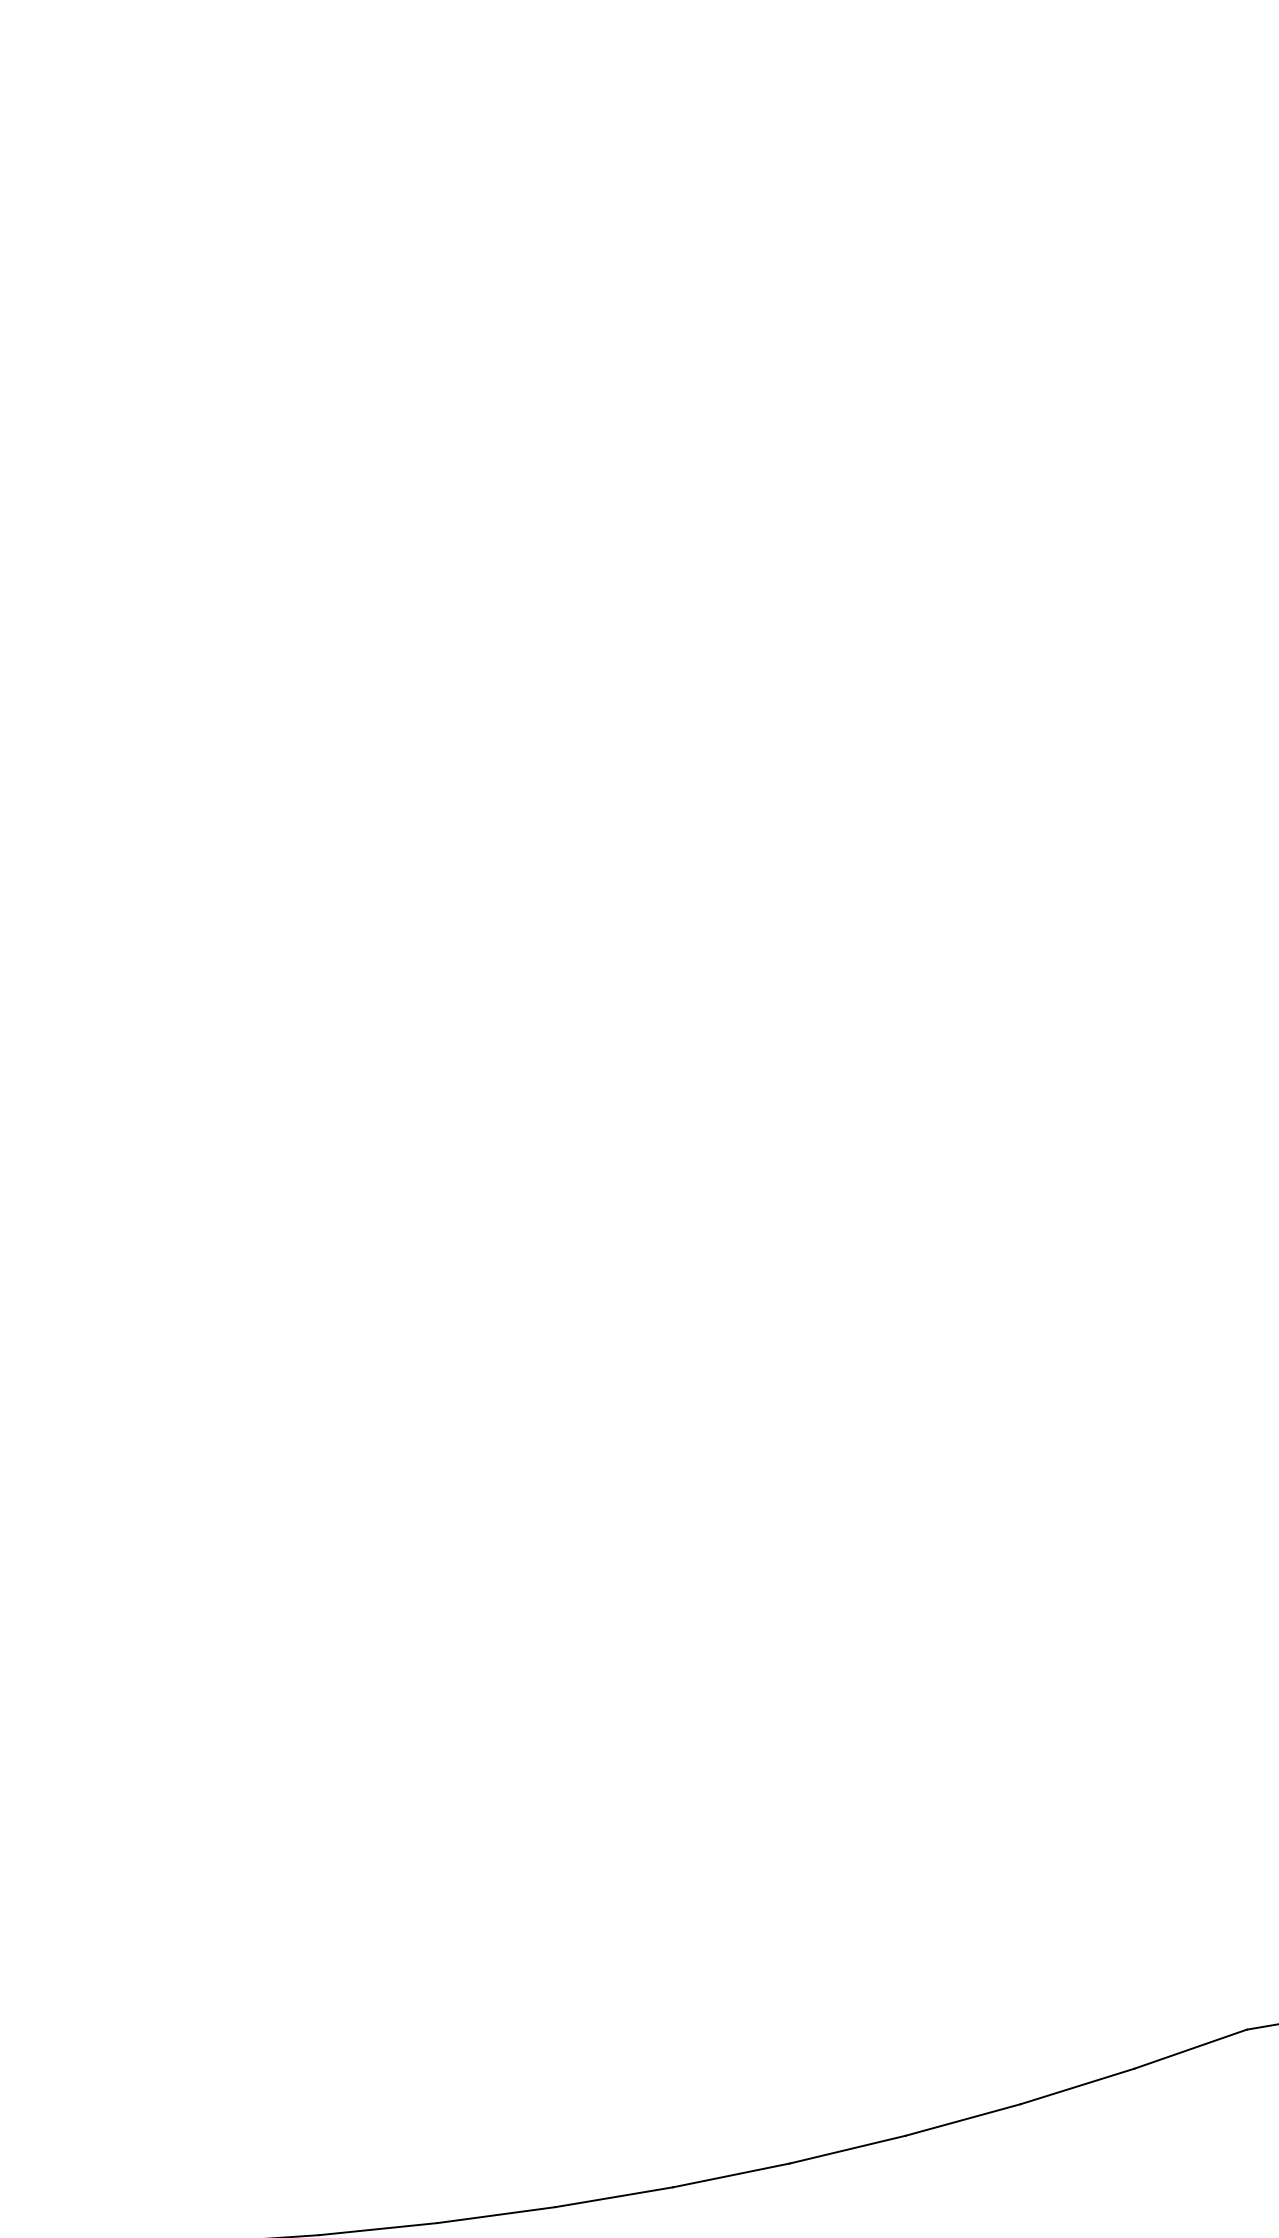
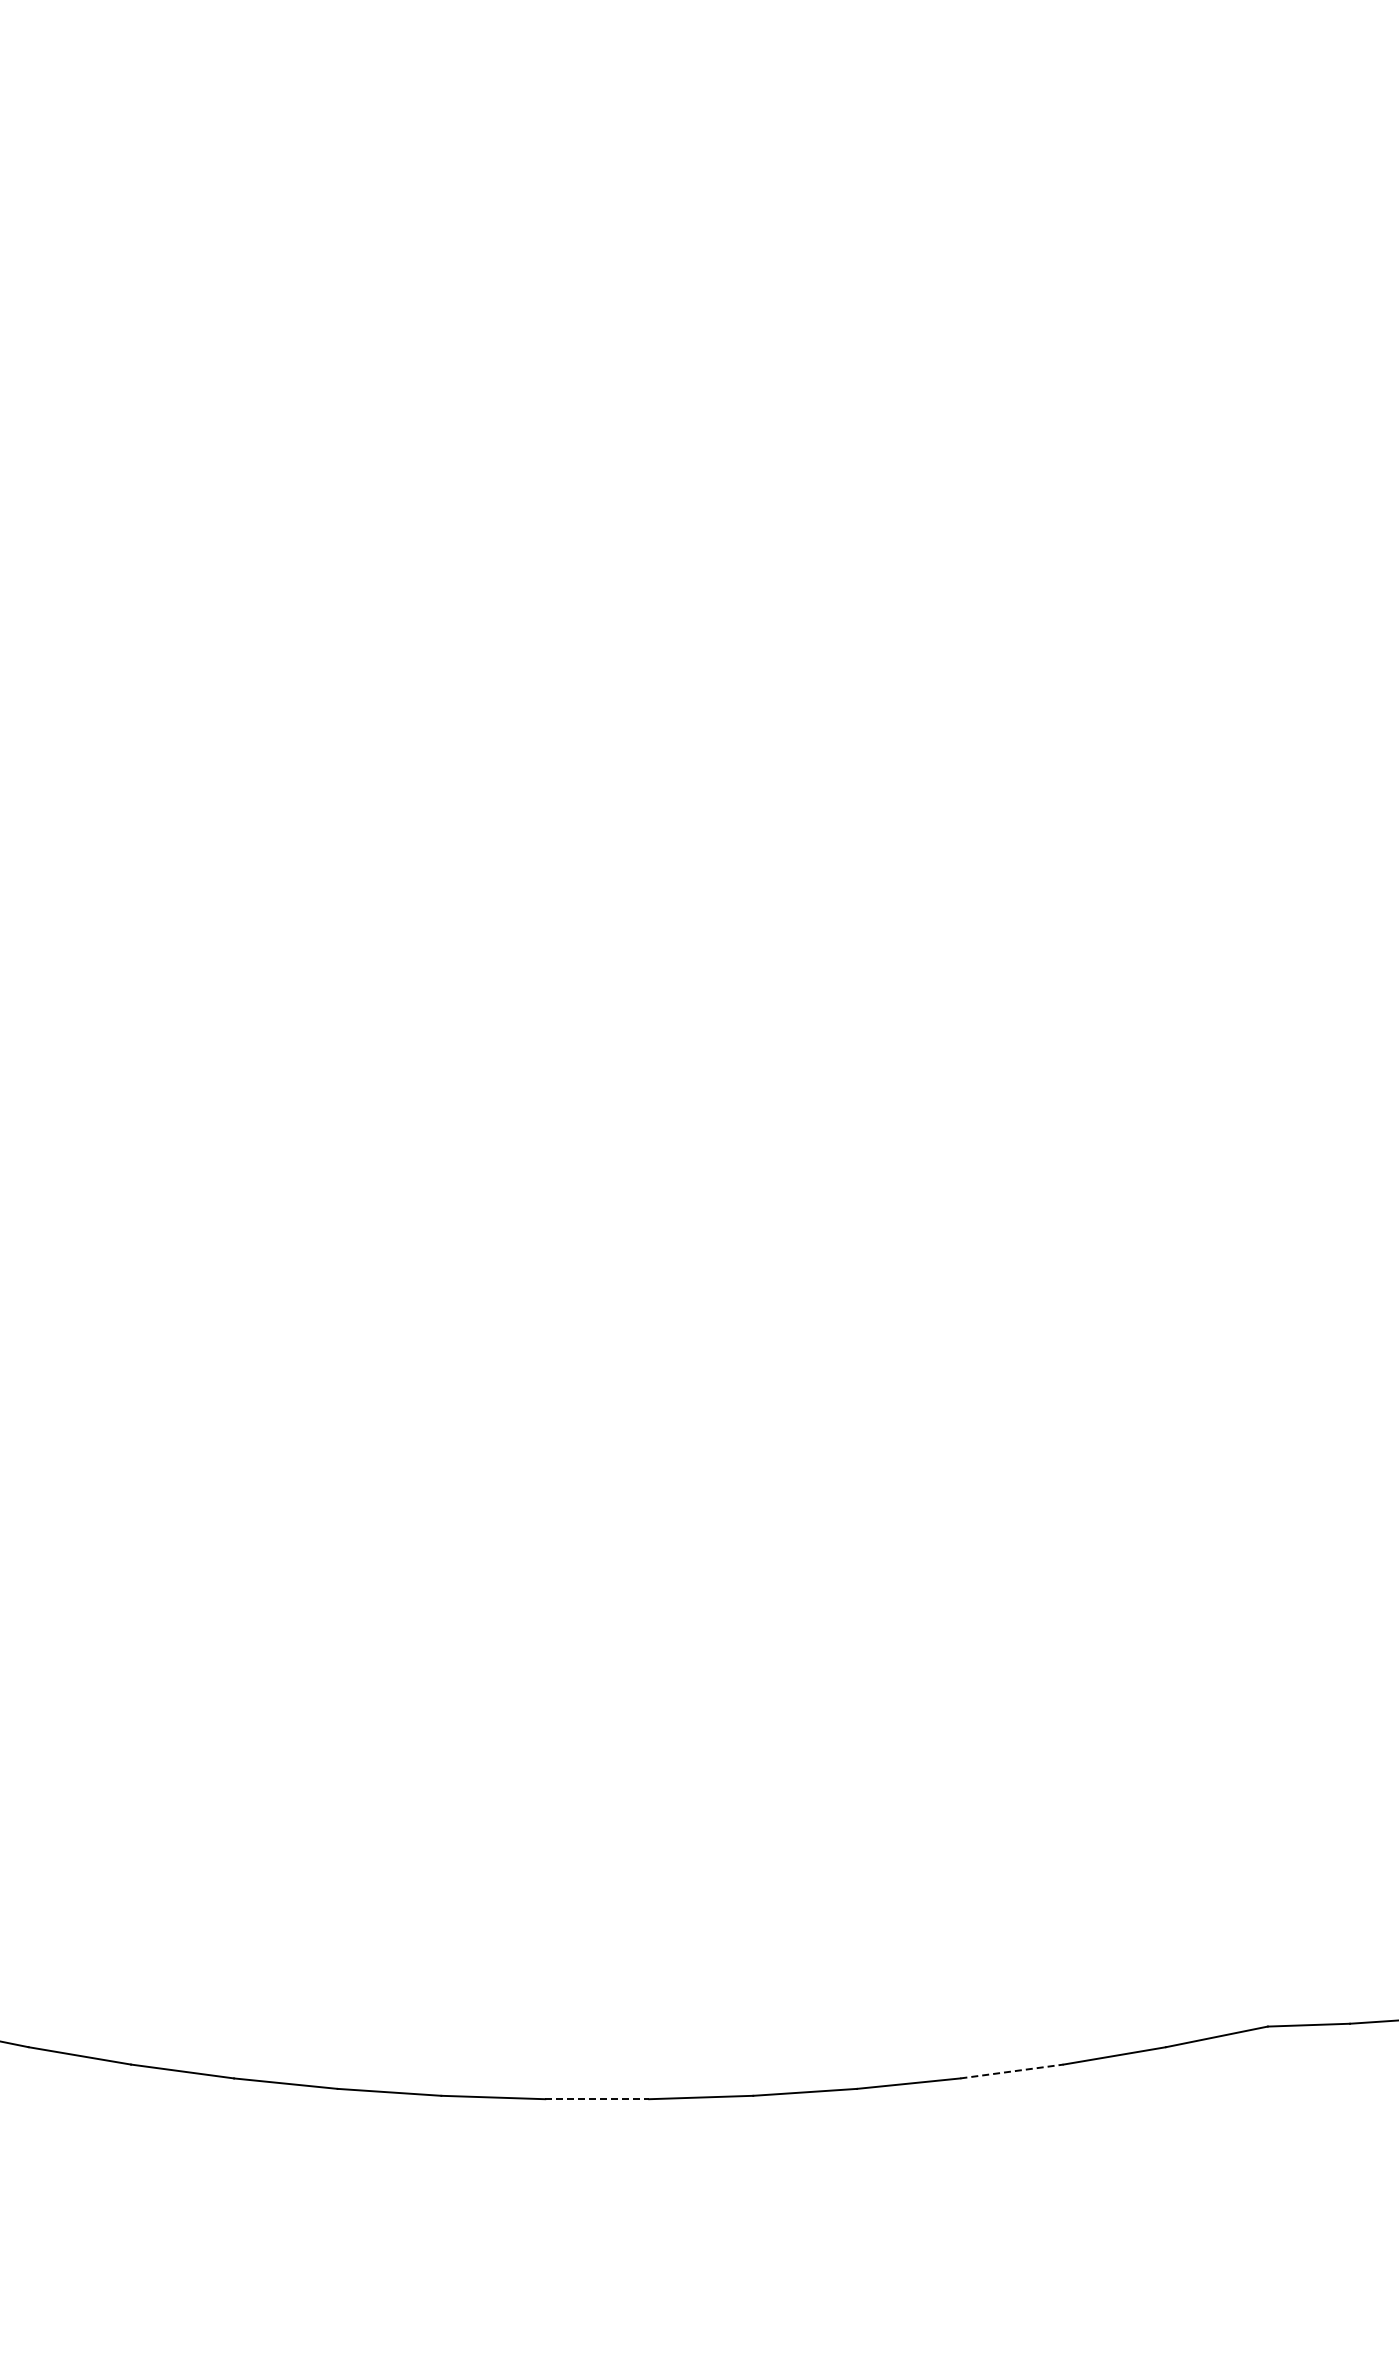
line: (963, 2119) -> (1012, 2071), solid -> dashed
line: (496, 2215) -> (597, 2099), solid -> dashed

